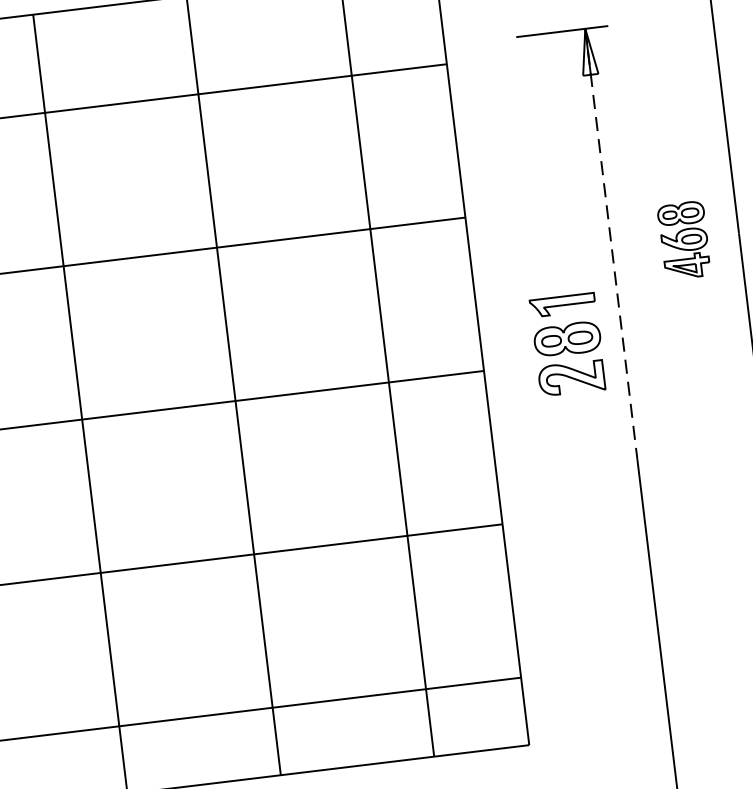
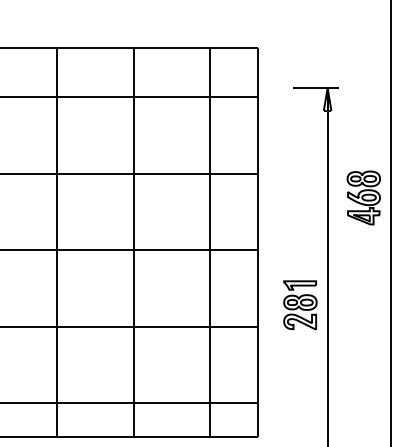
part: (683, 239) -> (363, 197), size x1.43
line: (611, 244) -> (327, 195), dashed -> solid
part: (568, 345) -> (300, 305), moved

